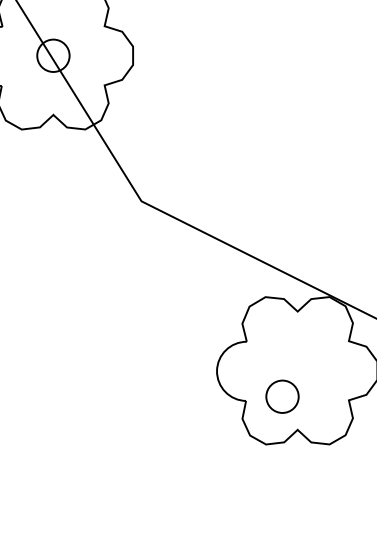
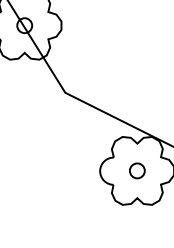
circle: (282, 395) -> (137, 170), moved

